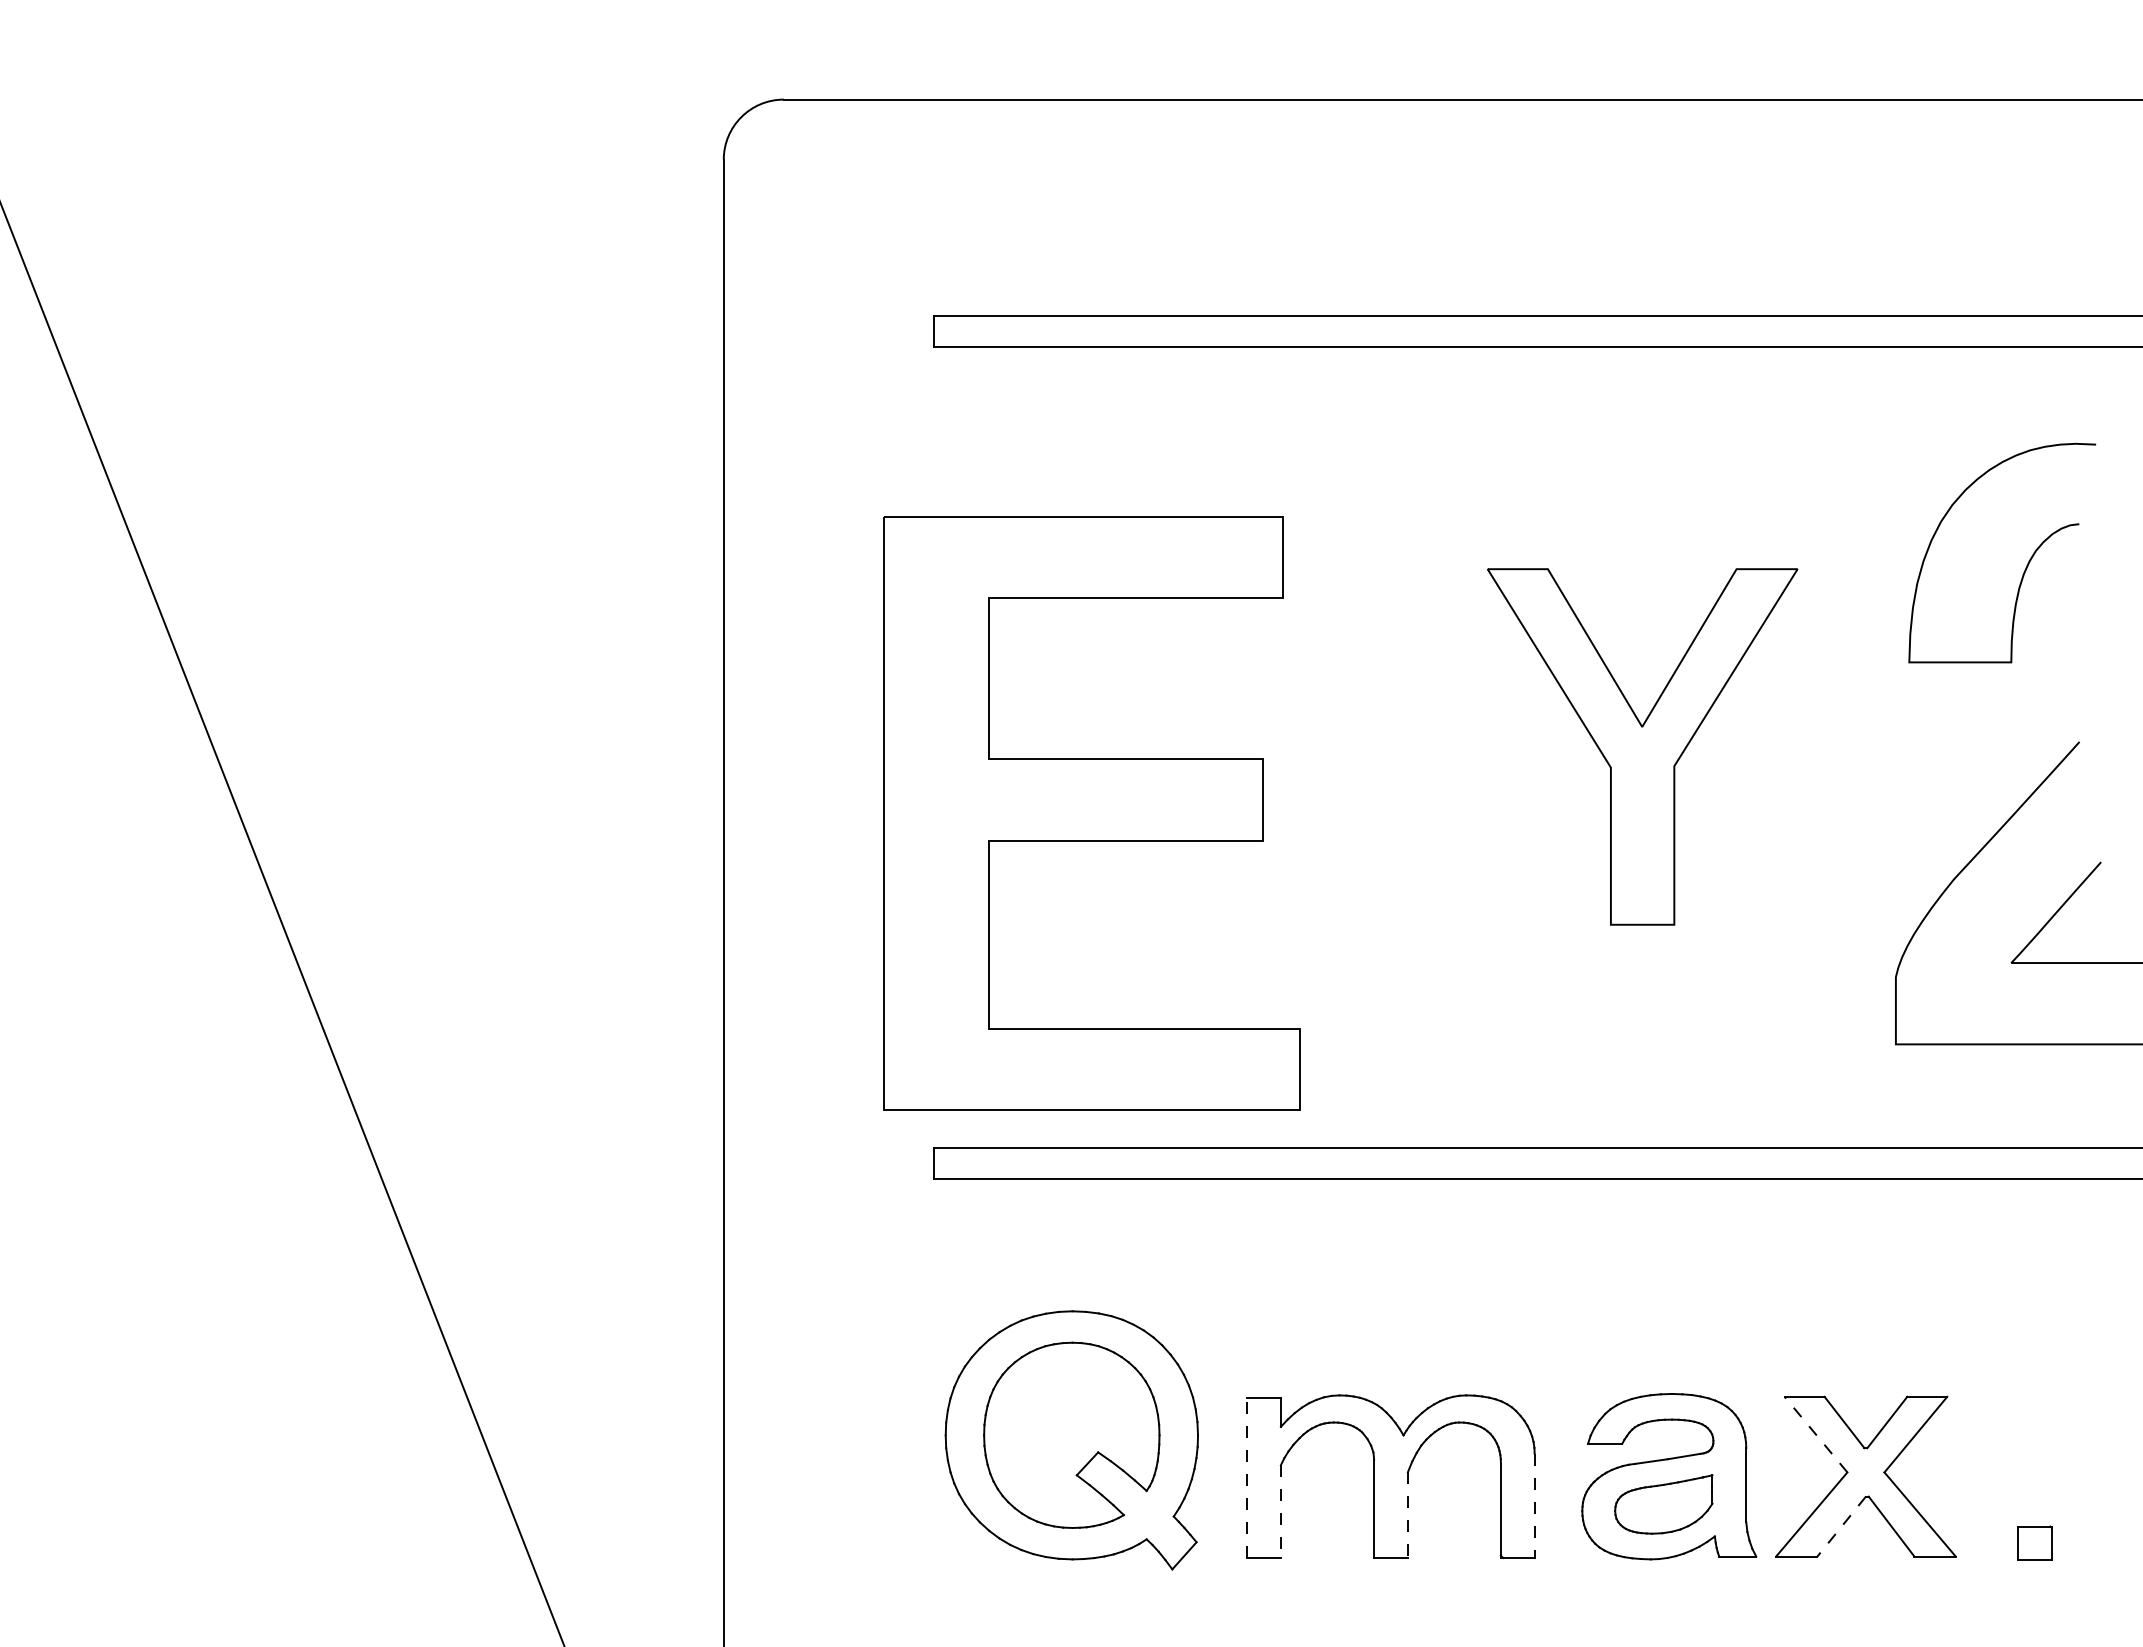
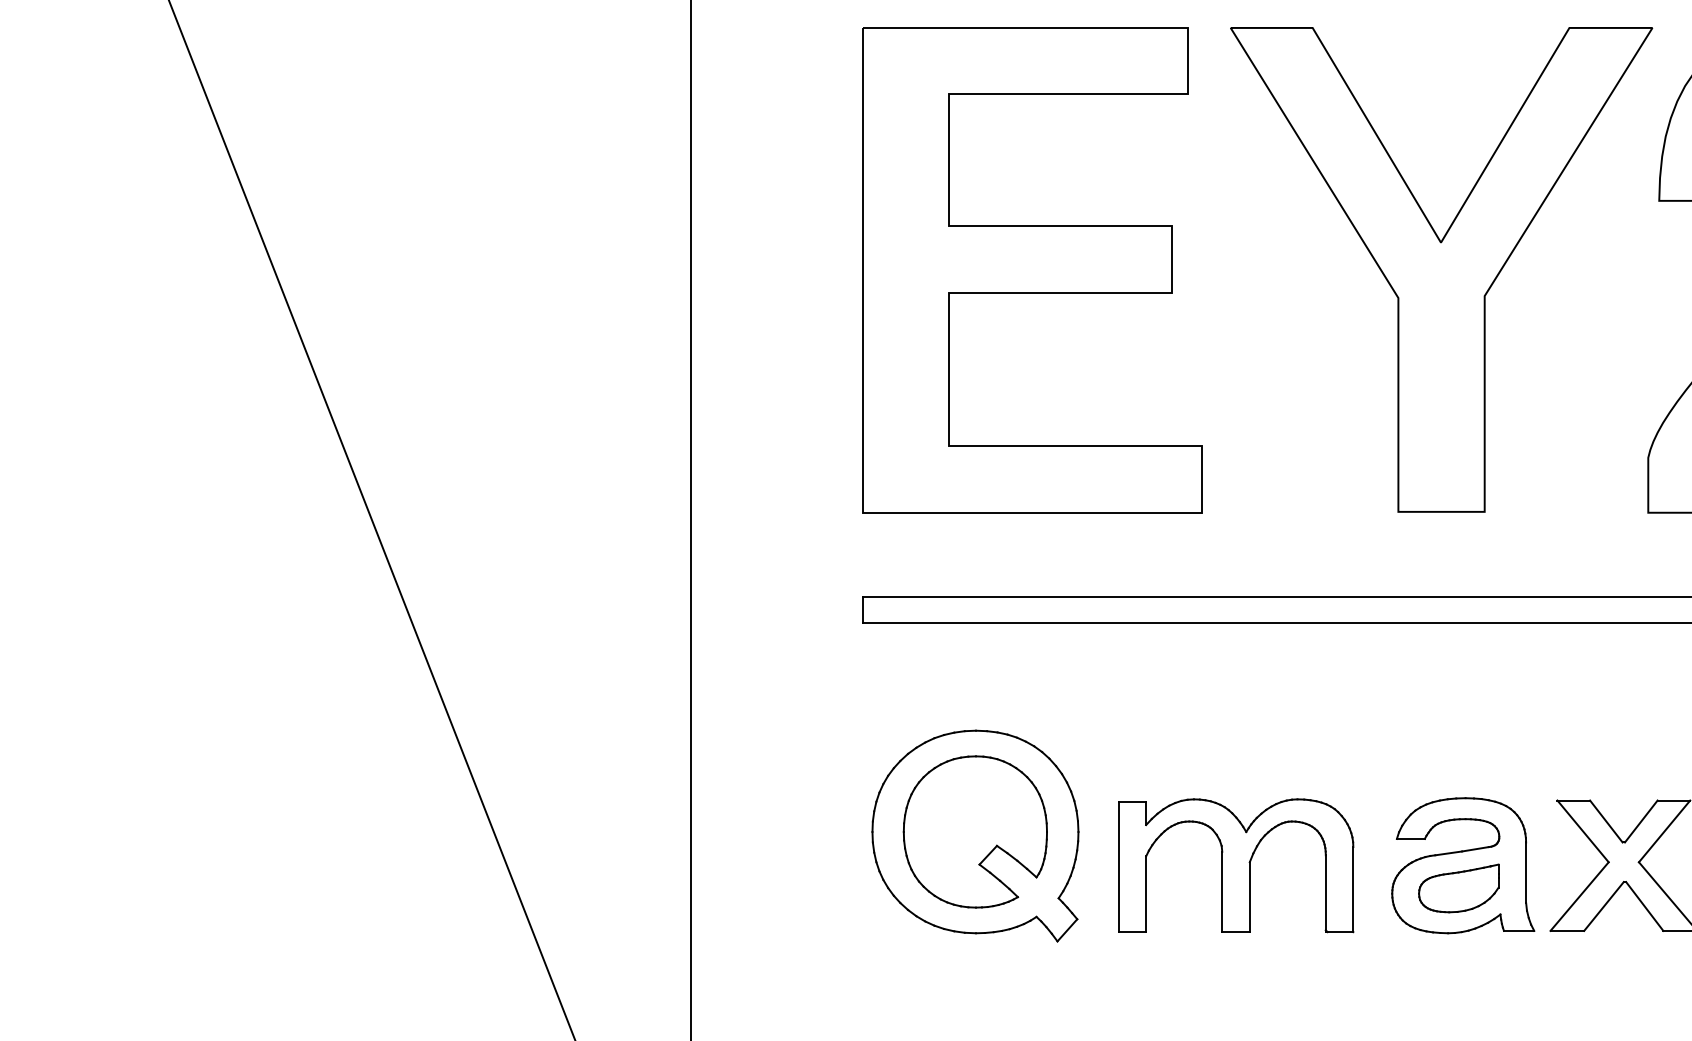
part: (1642, 746) -> (1441, 269), size x1.67
part: (1091, 813) -> (1032, 270), moved
line: (1815, 1434) -> (1582, 831), dashed -> solid
line: (1247, 1478) -> (1118, 867), dashed -> solid
line: (1534, 1506) -> (1353, 890), dashed -> solid
line: (1280, 1512) -> (1145, 894), dashed -> solid
line: (1407, 1515) -> (1249, 897), dashed -> solid
line: (1841, 1526) -> (1603, 906), dashed -> solid

